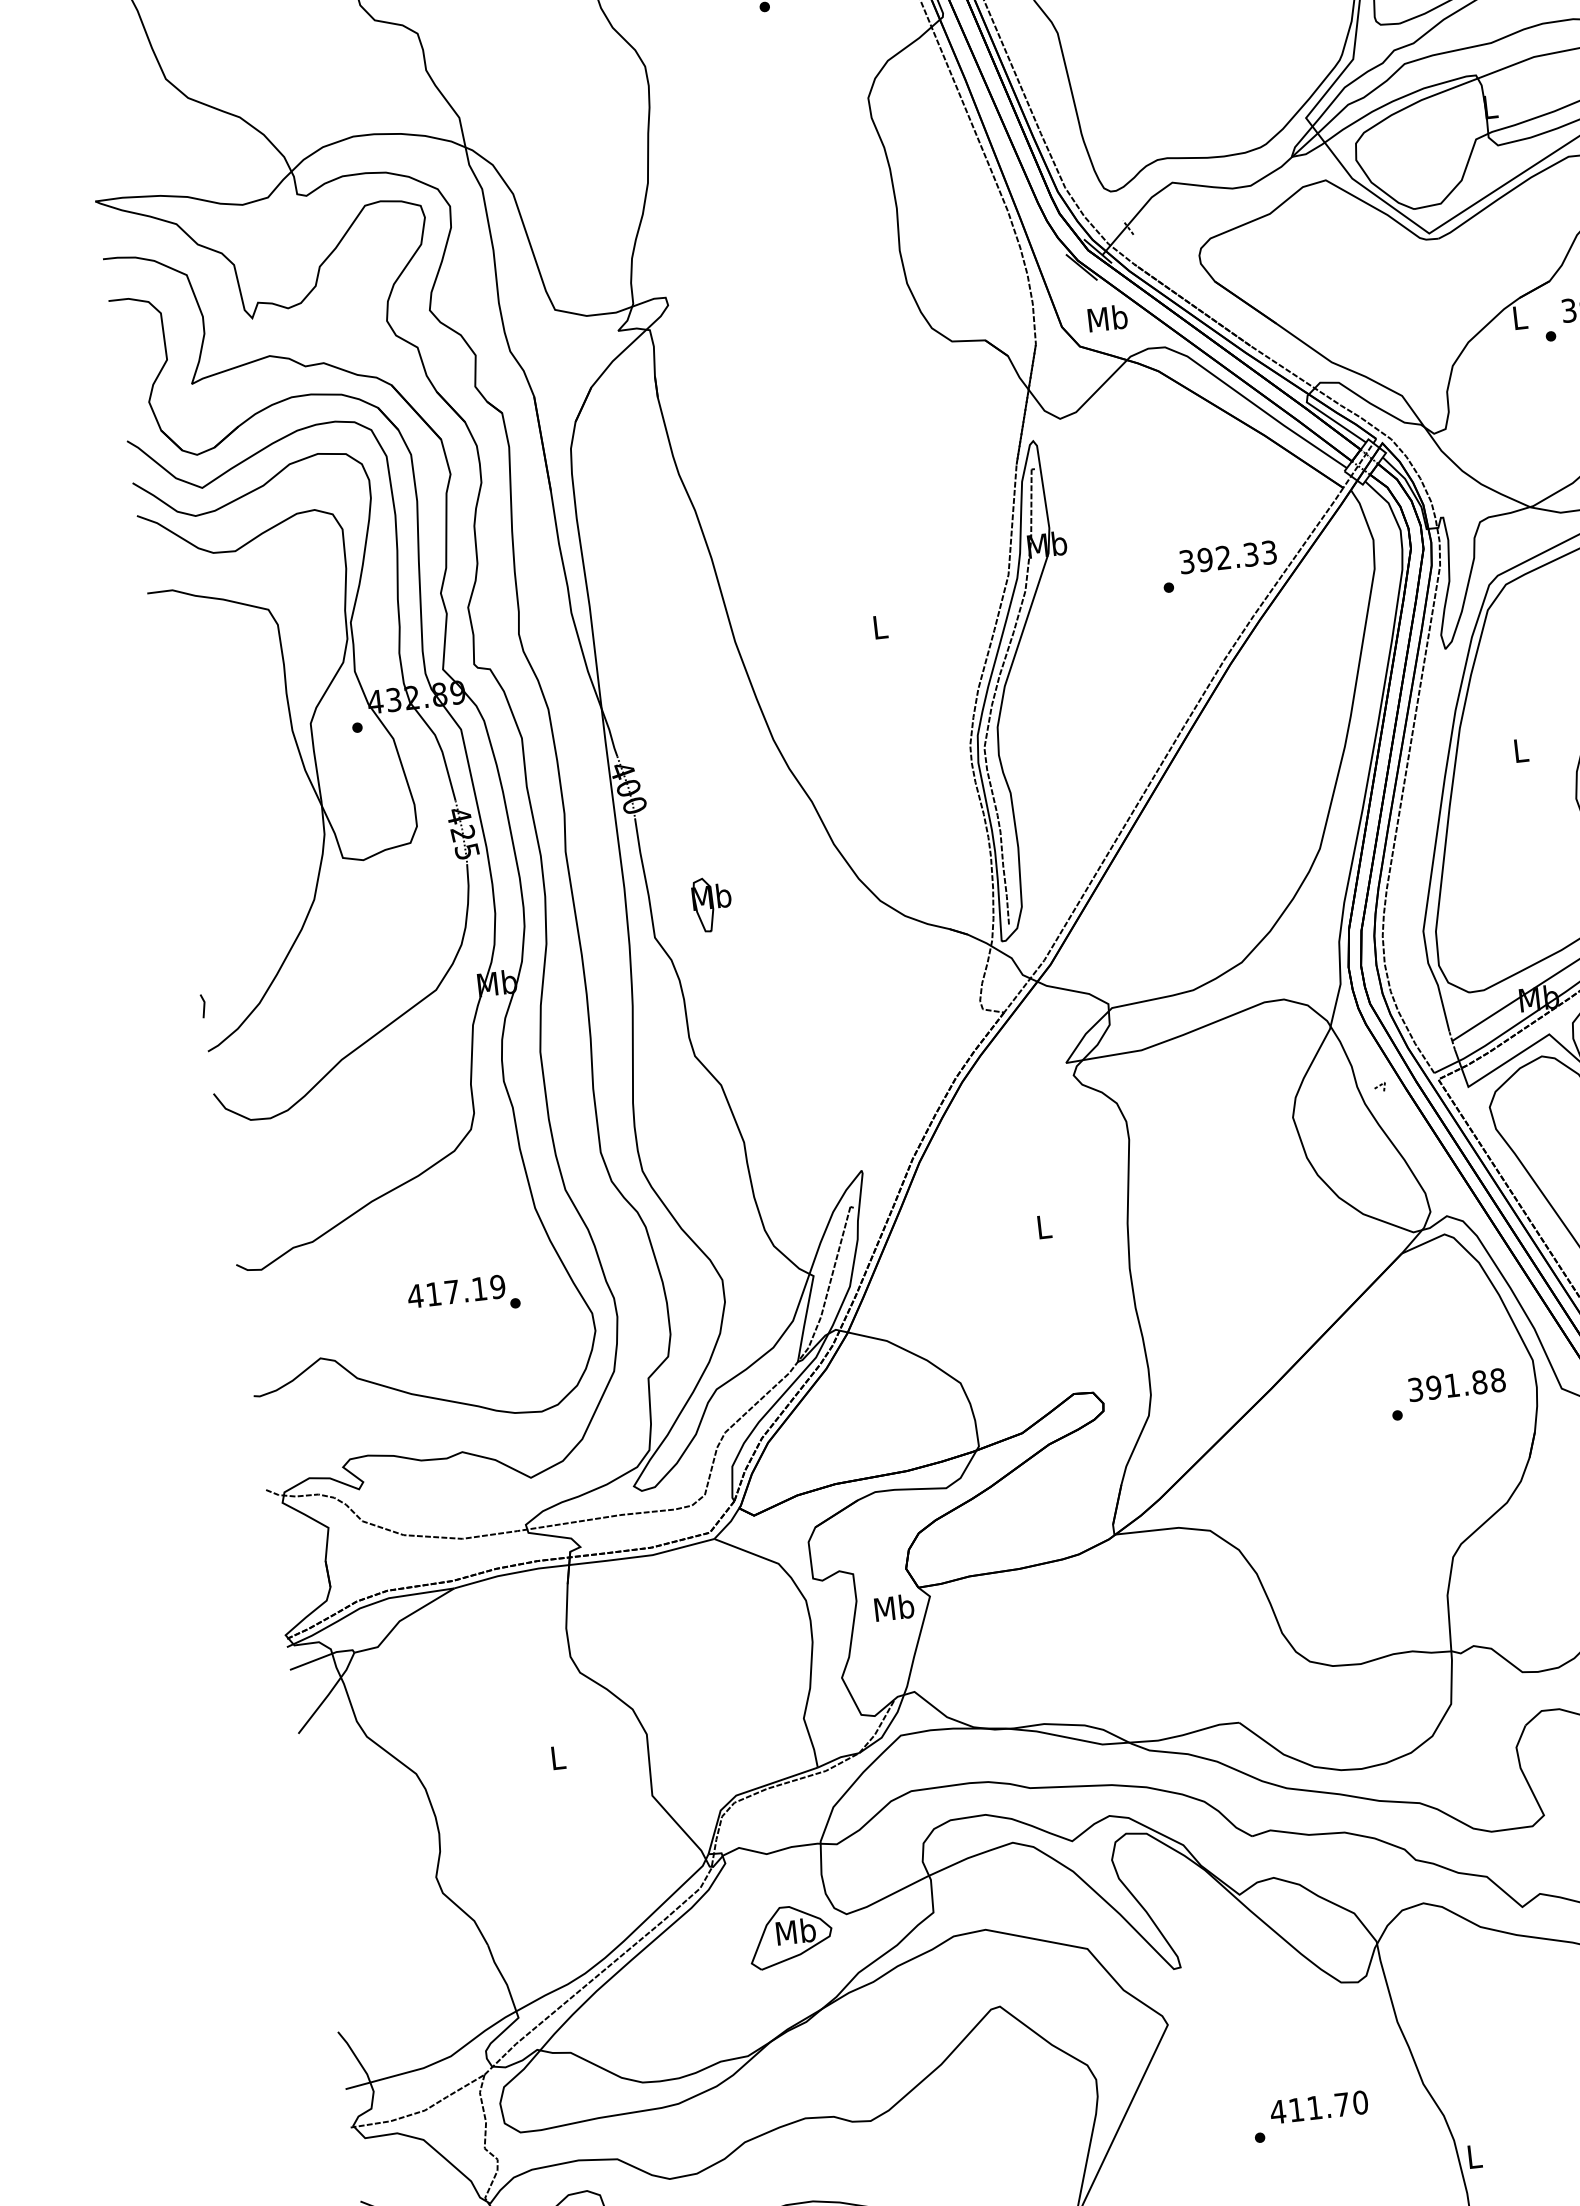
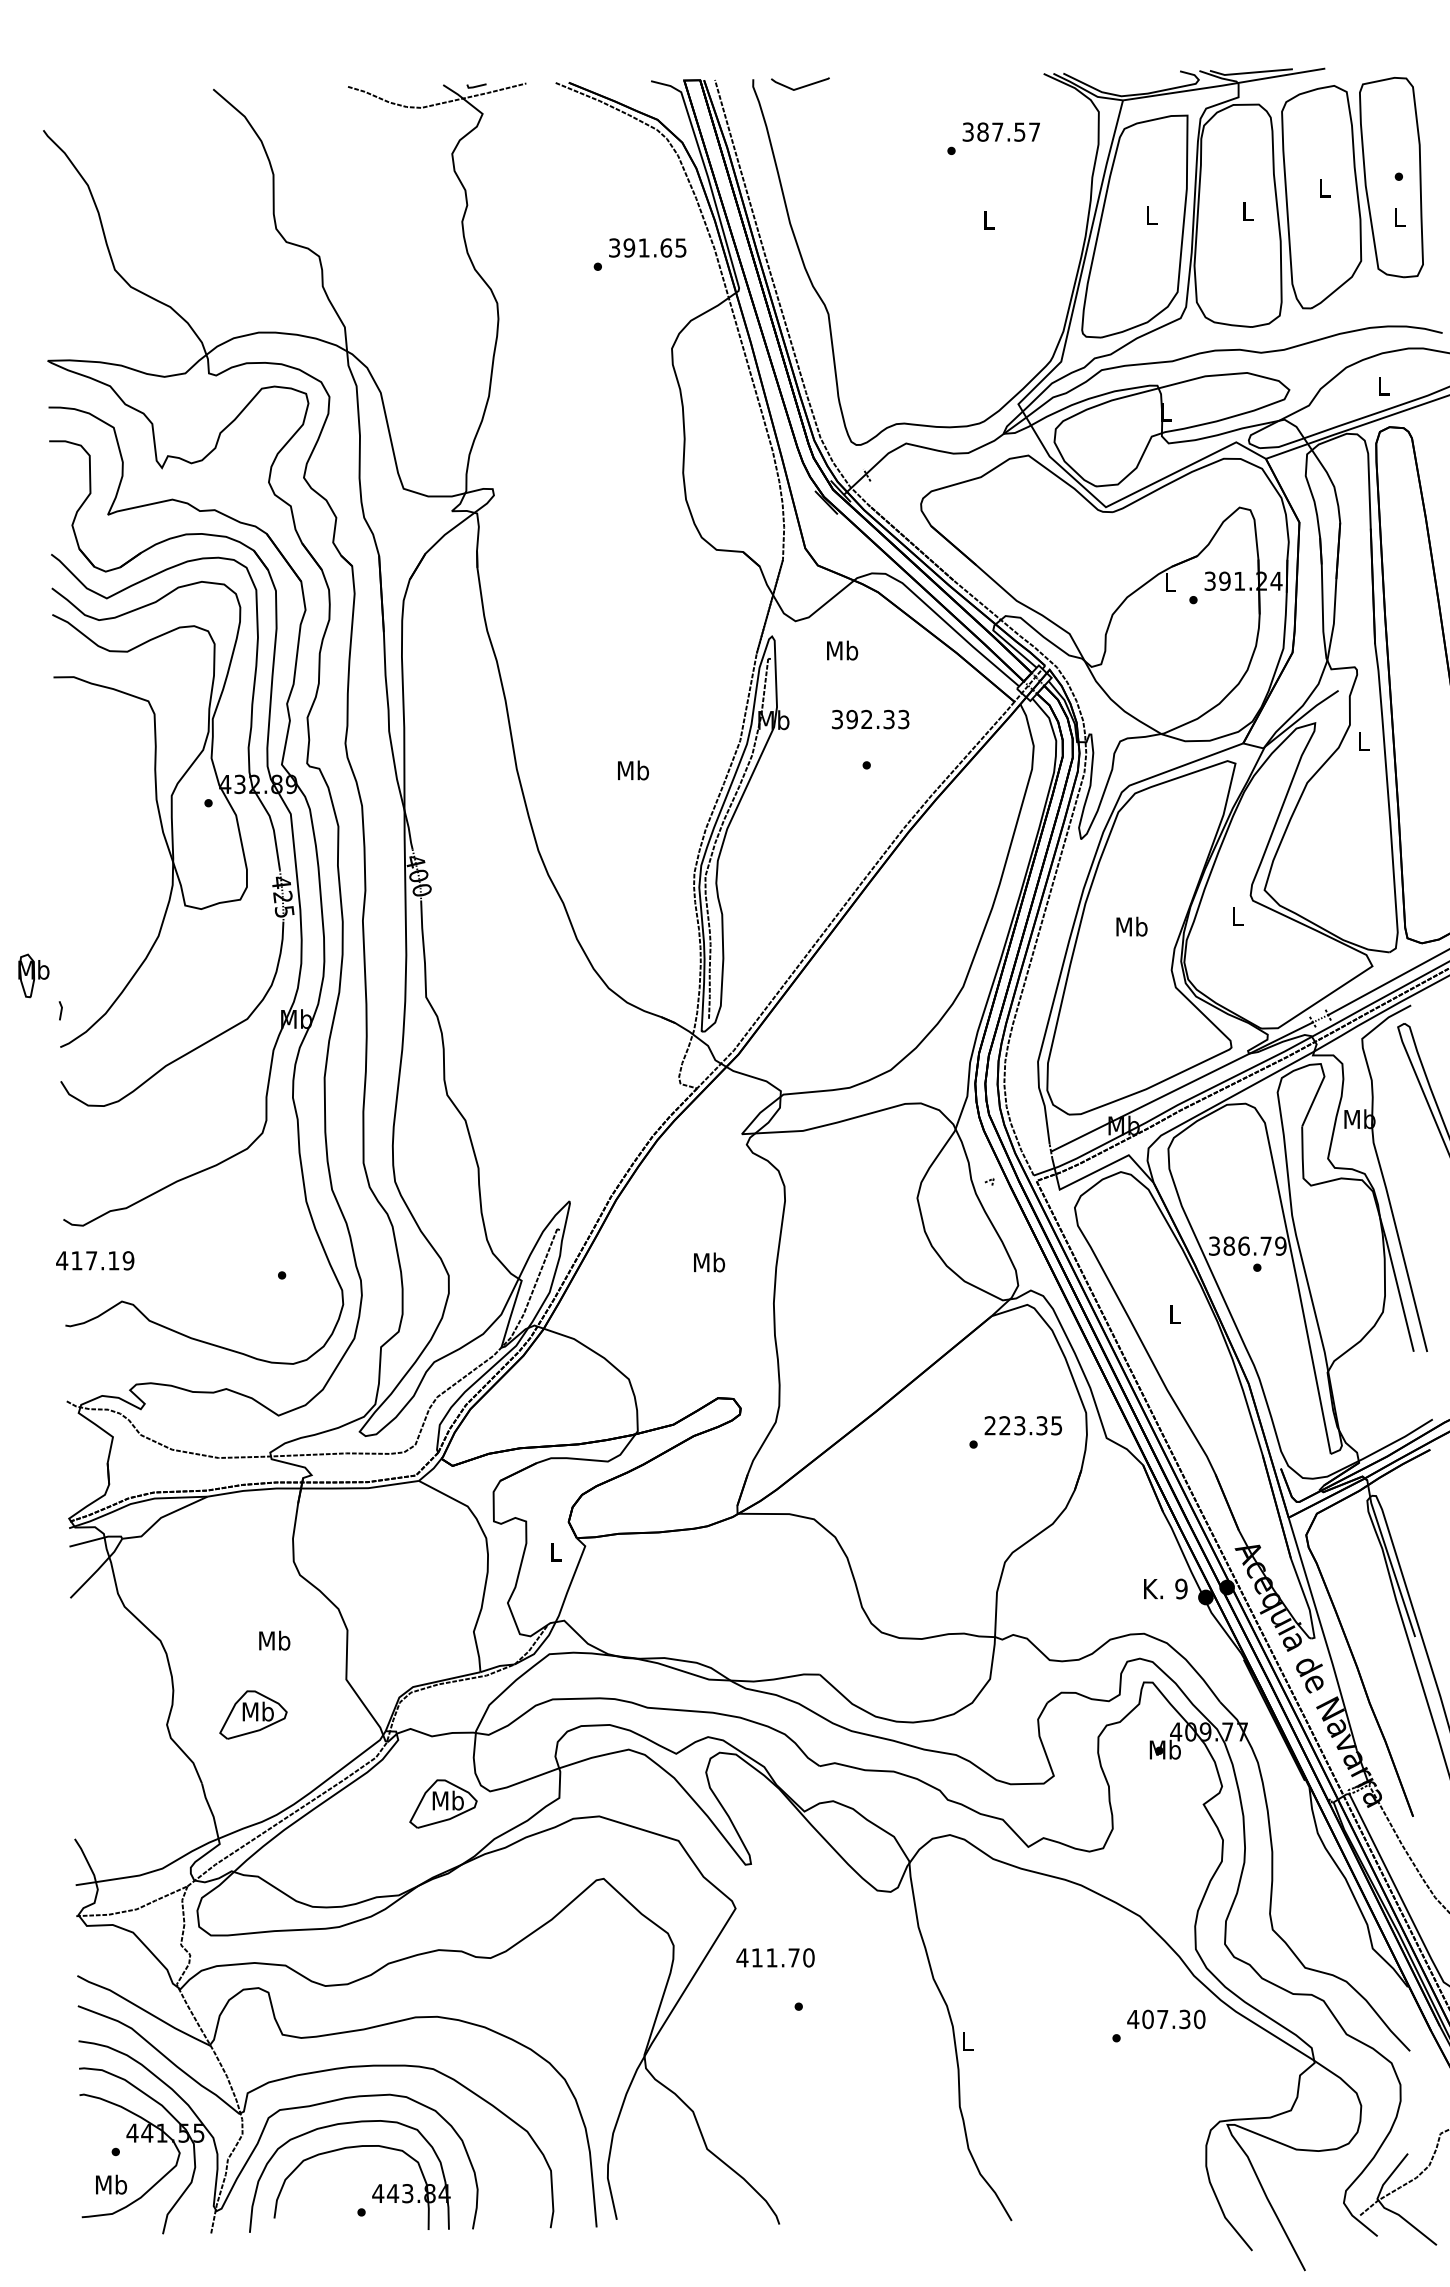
text: (1107, 318) -> (842, 650), moved
text: (1227, 557) -> (870, 719), moved
text: (880, 627) -> (633, 770), L -> Mb
text: (1520, 750) -> (1131, 926), L -> Mb
part: (711, 903) -> (33, 975), moved
text: (1044, 1226) -> (709, 1262), L -> Mb
text: (456, 1291) -> (95, 1260), moved
text: (1456, 1384) -> (1023, 1425), 391.88 -> 223.35
text: (893, 1607) -> (555, 1551), Mb -> L
text: (557, 1757) -> (274, 1640), L -> Mb
part: (542, 1852) -> (253, 1714), added
text: (1319, 2106) -> (775, 1957), moved

